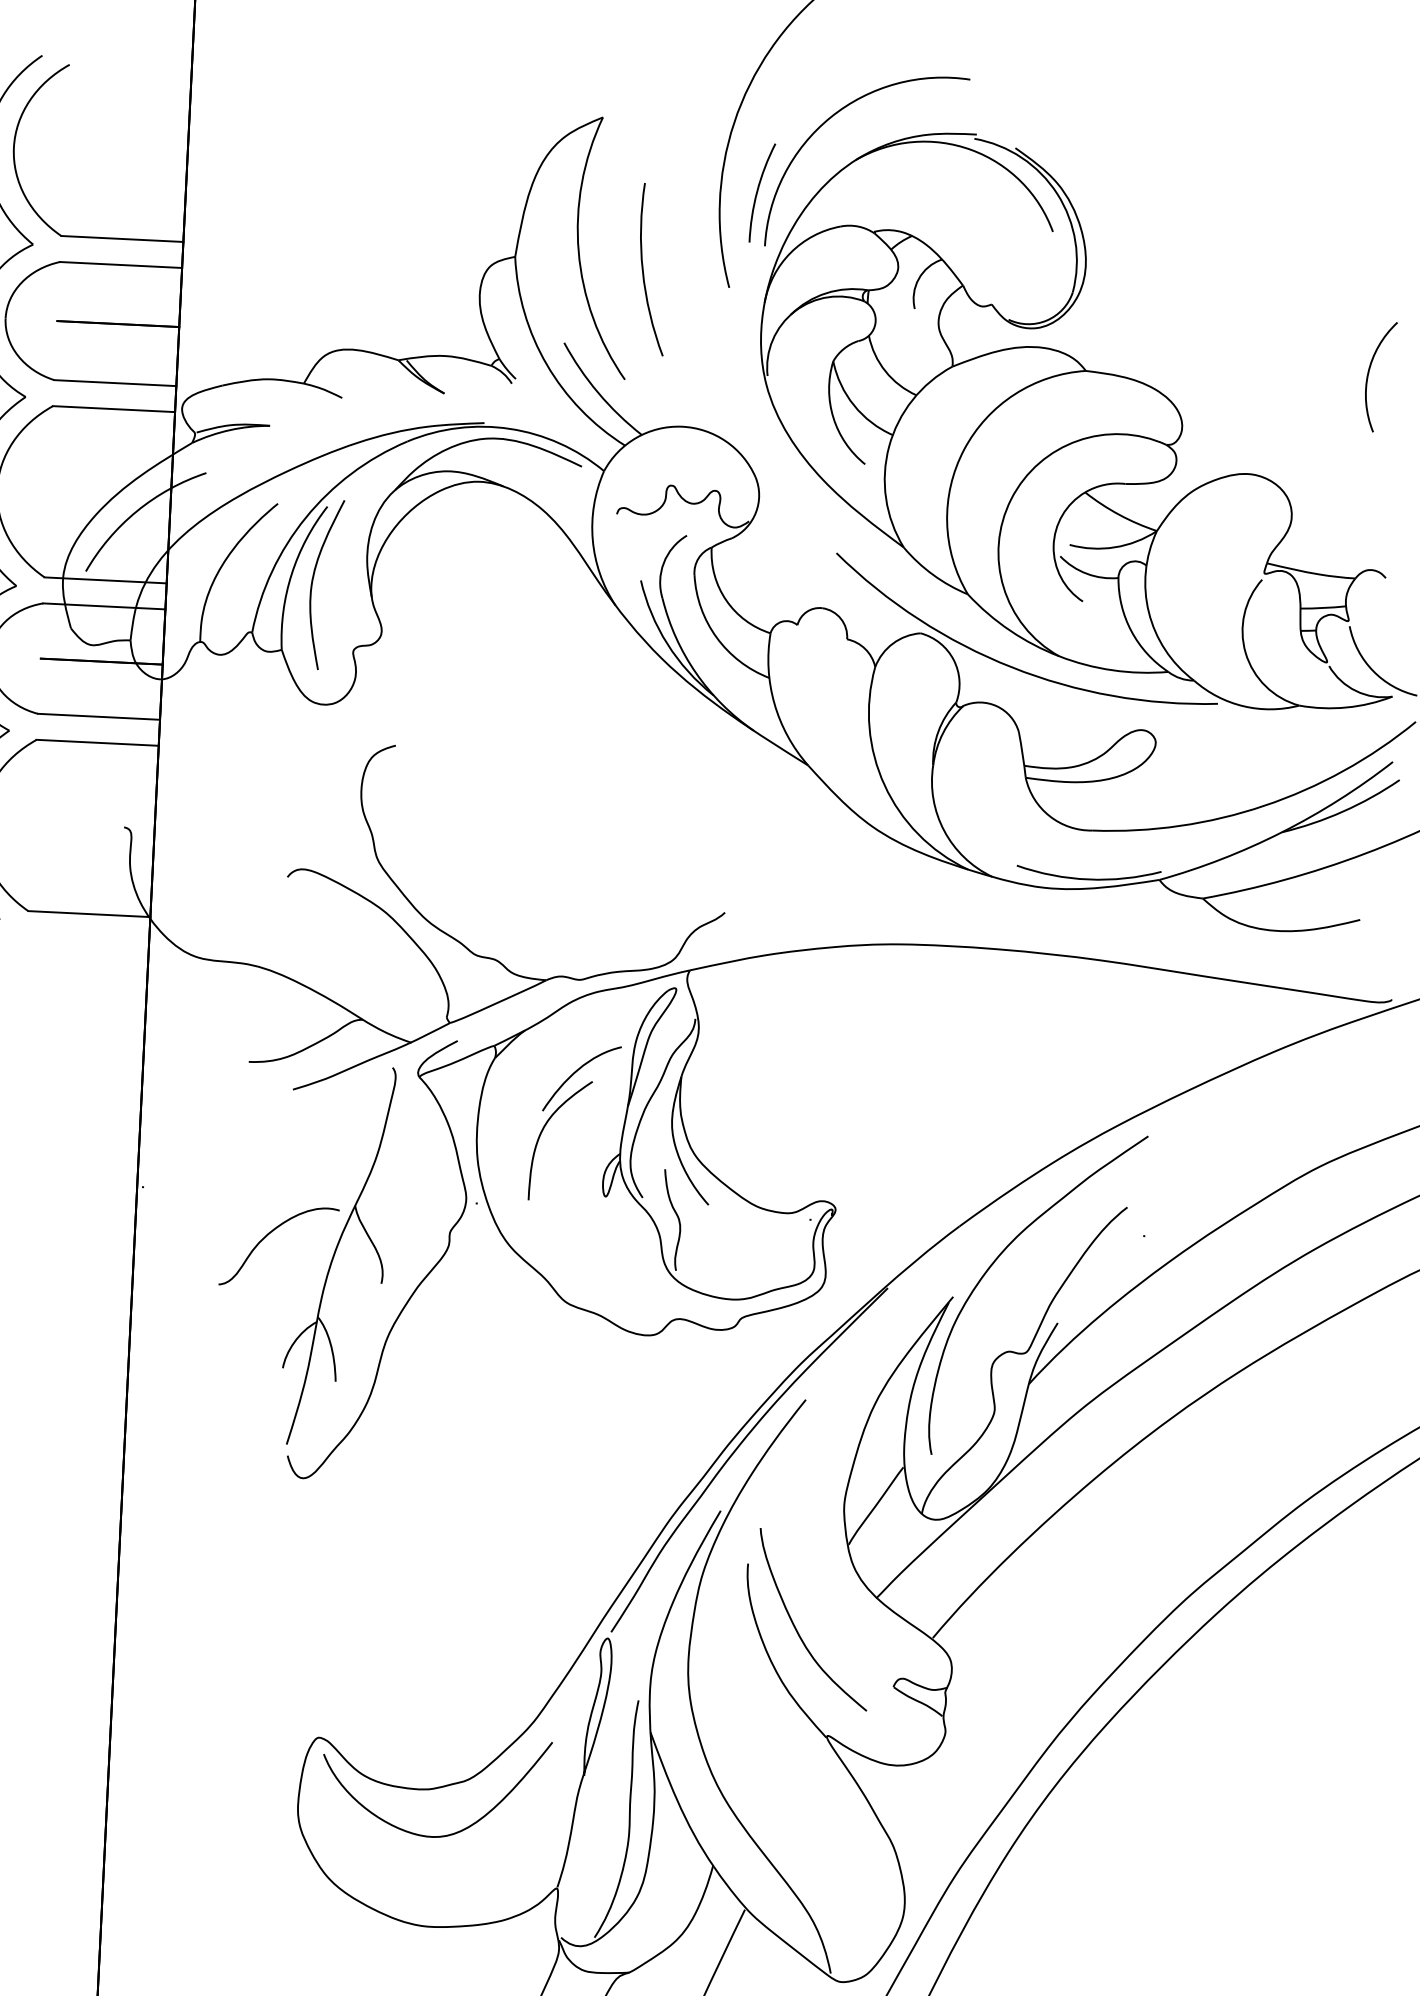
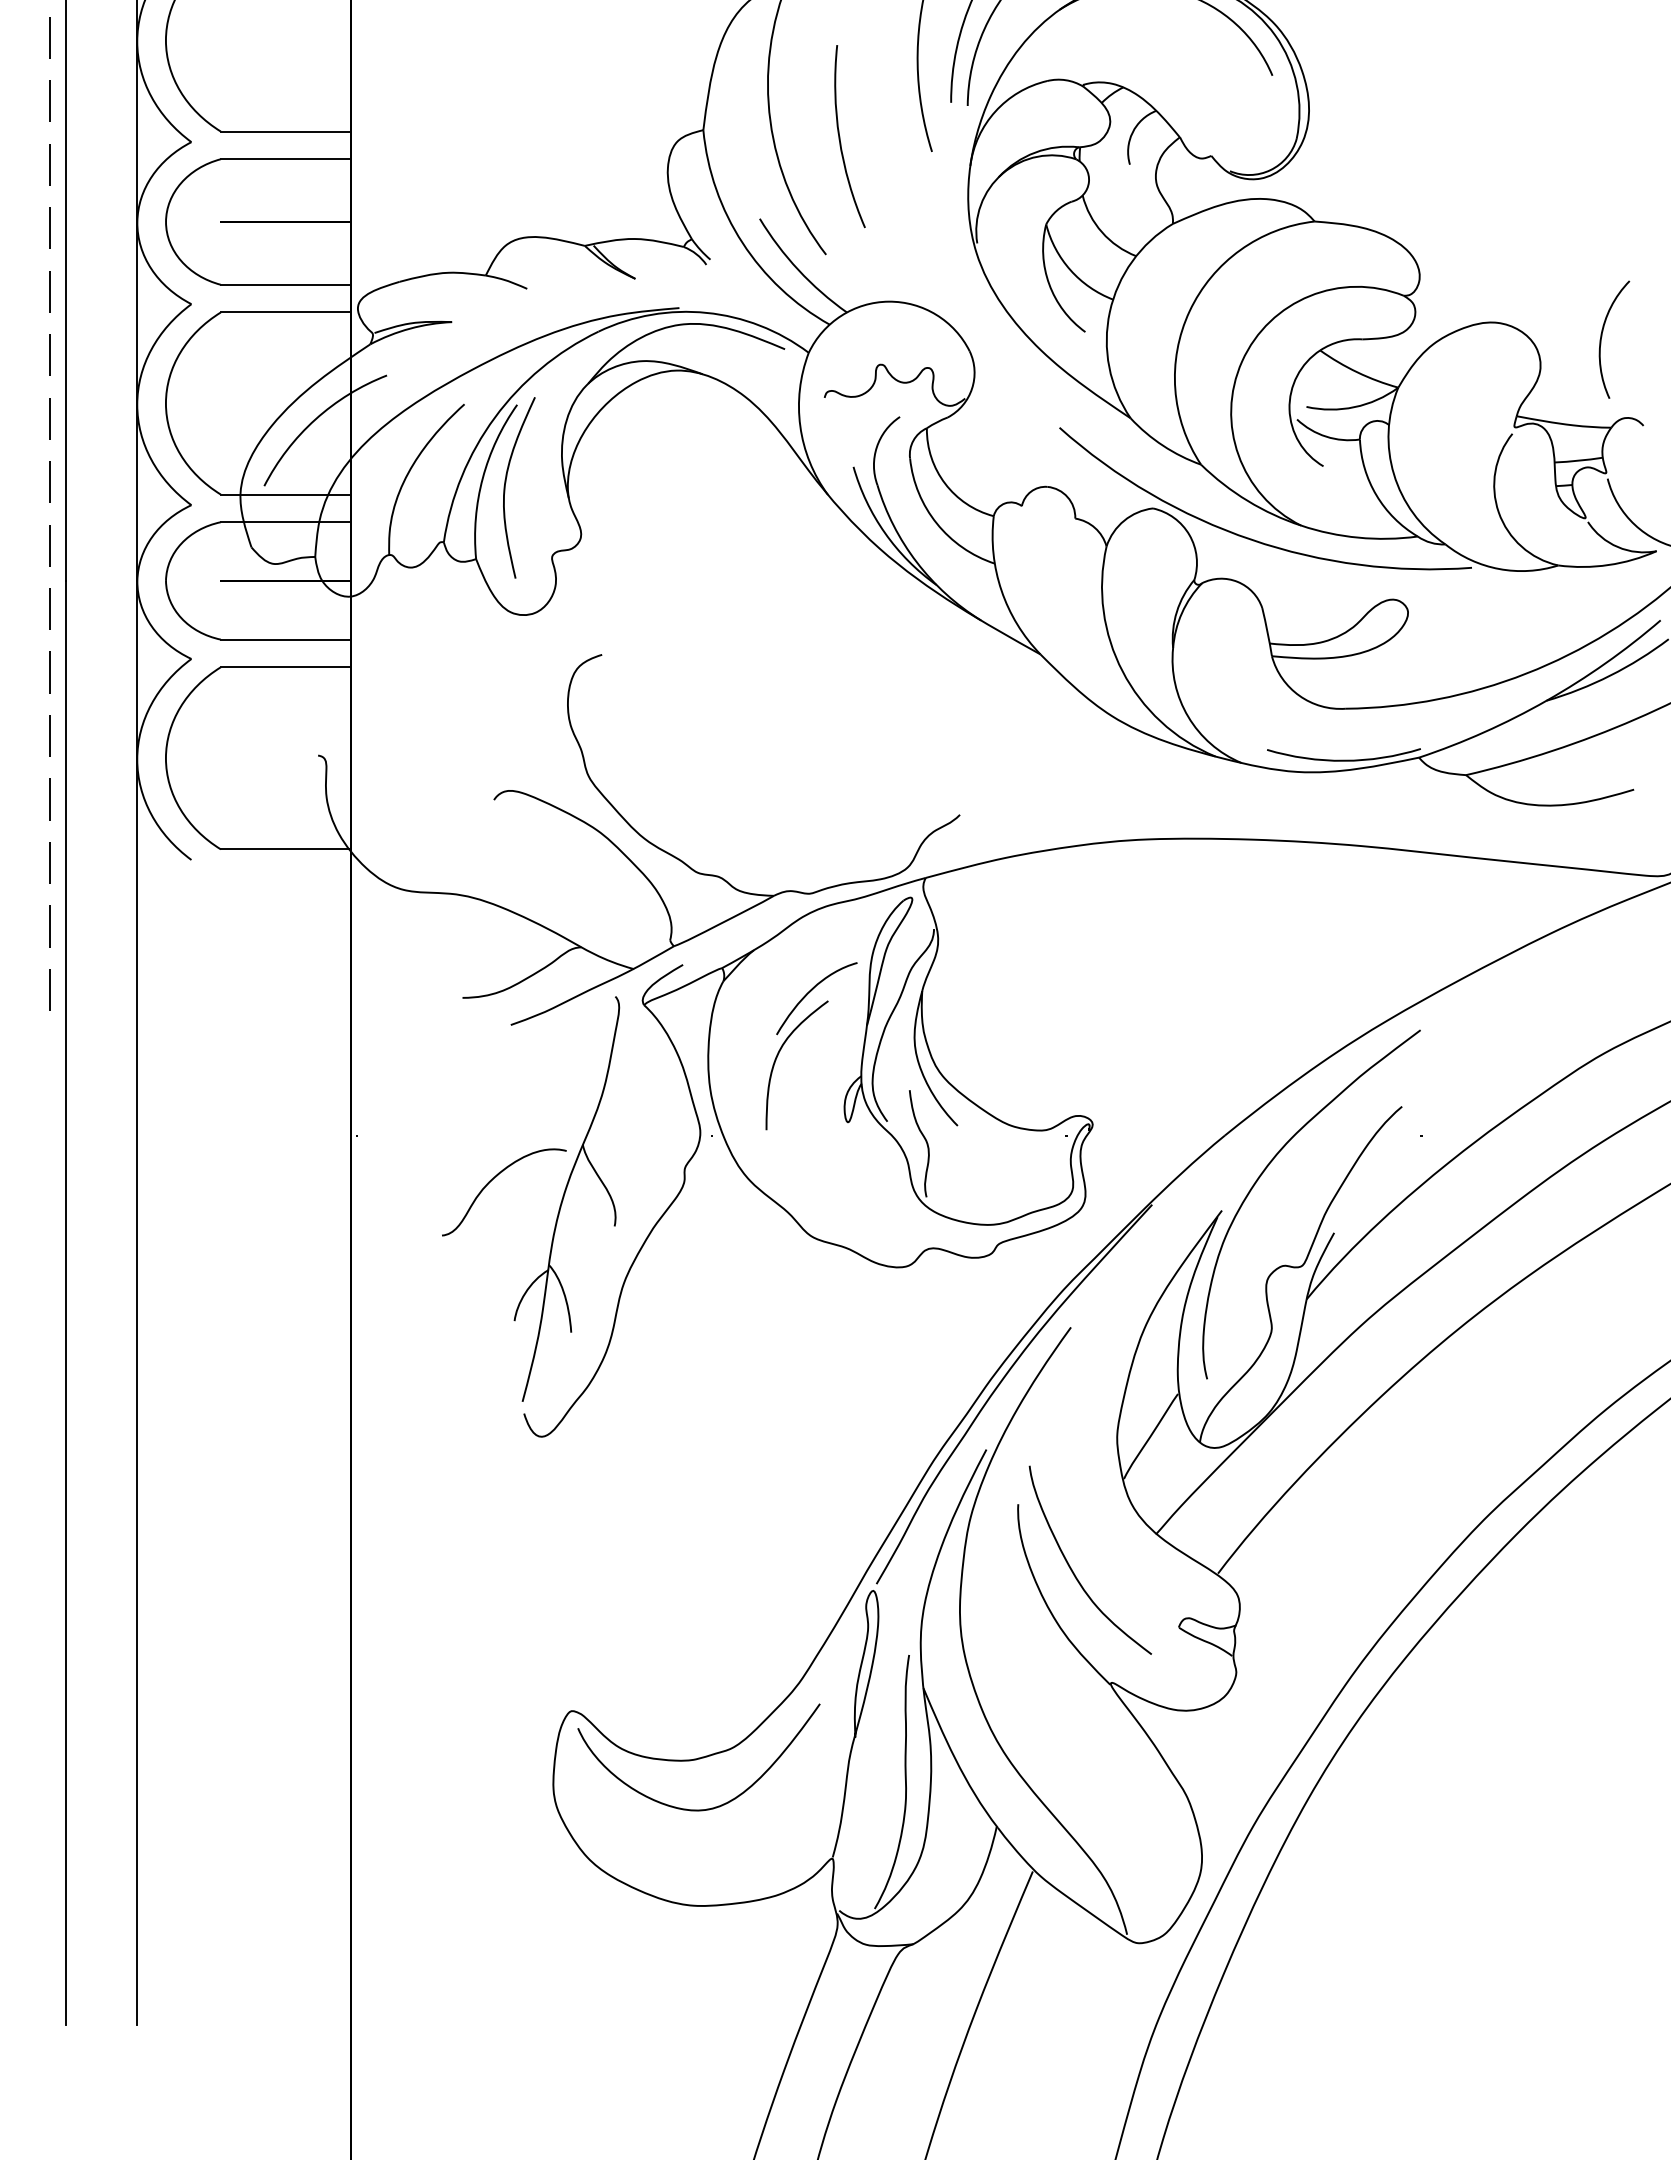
part: (1369, 373) -> (1602, 336), moved

